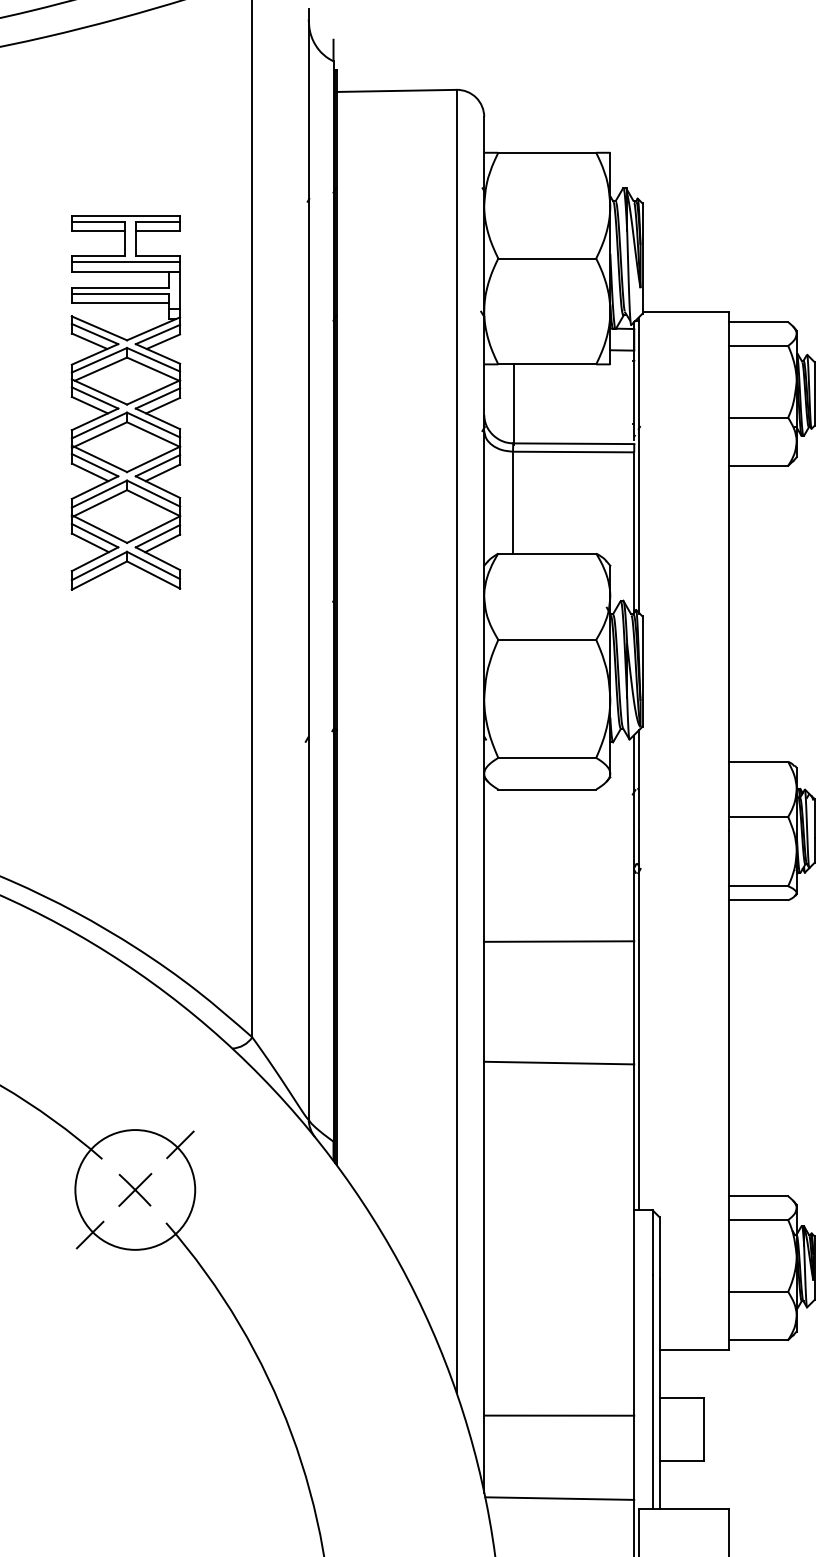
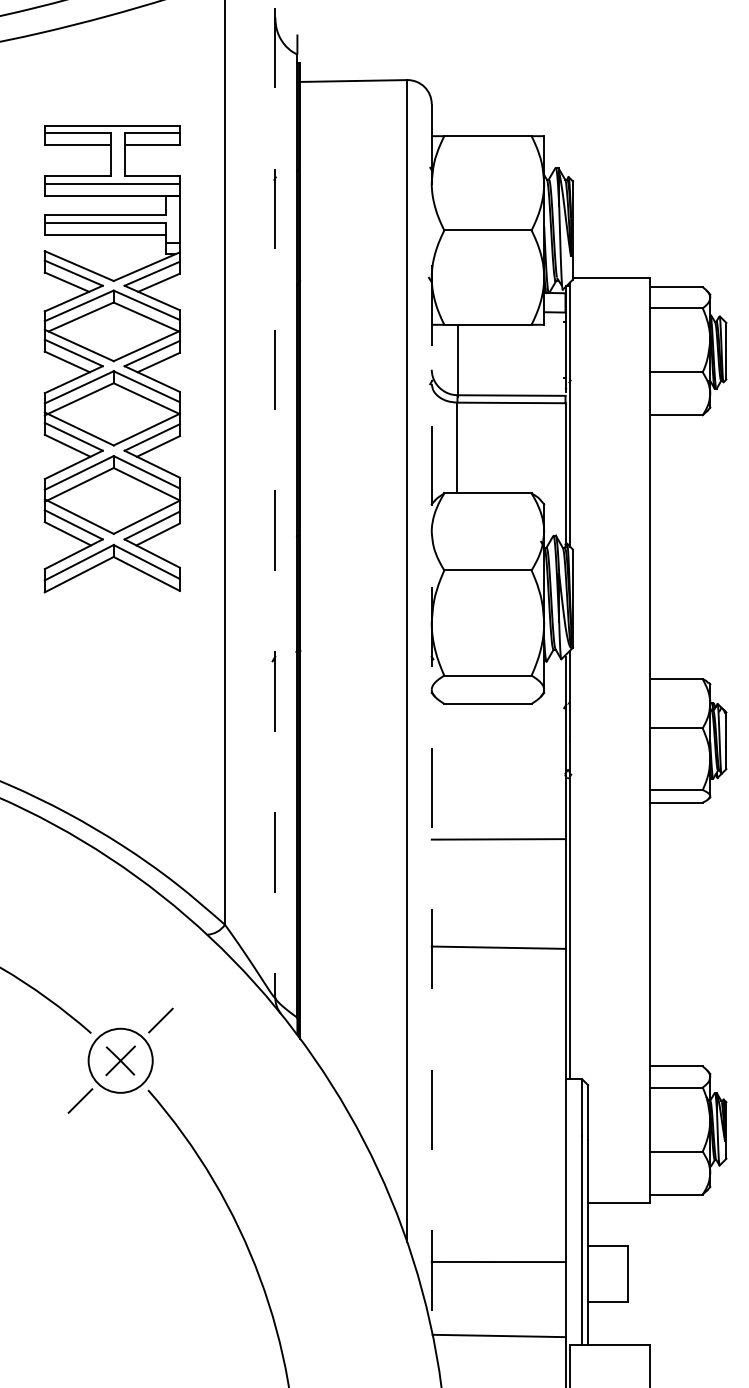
part: (125, 402) -> (111, 358), size x1.4
line: (308, 564) -> (275, 503), solid -> dashed
line: (484, 804) -> (432, 717), solid -> dashed
circle: (135, 1189) -> (120, 1060), size x0.6

